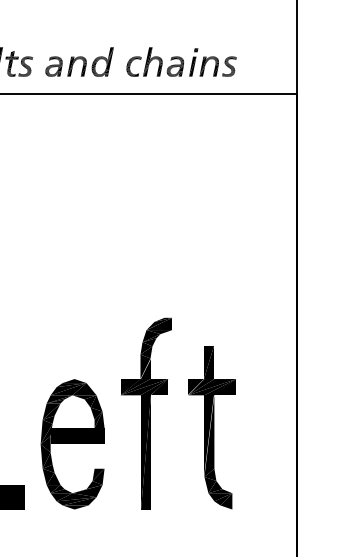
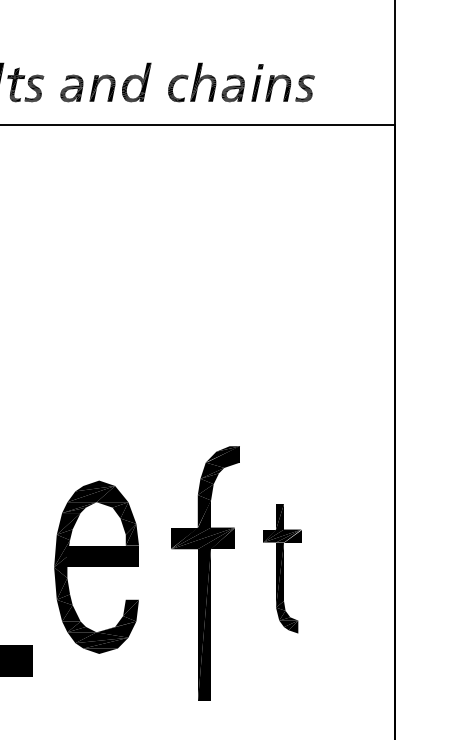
part: (146, 413) -> (205, 573), moved
part: (212, 427) -> (282, 568), size x0.6
part: (72, 443) -> (96, 566), moved

